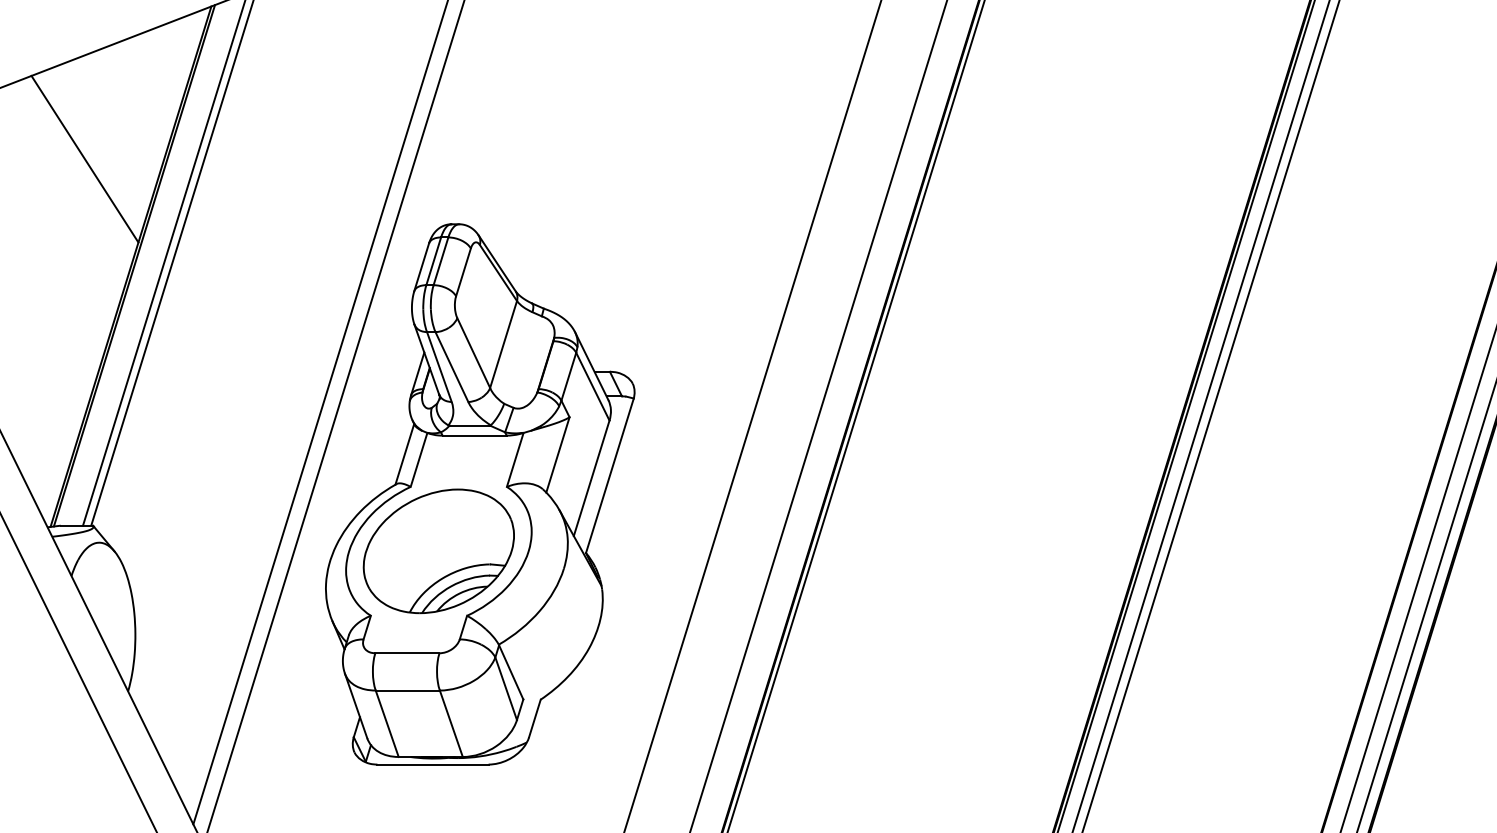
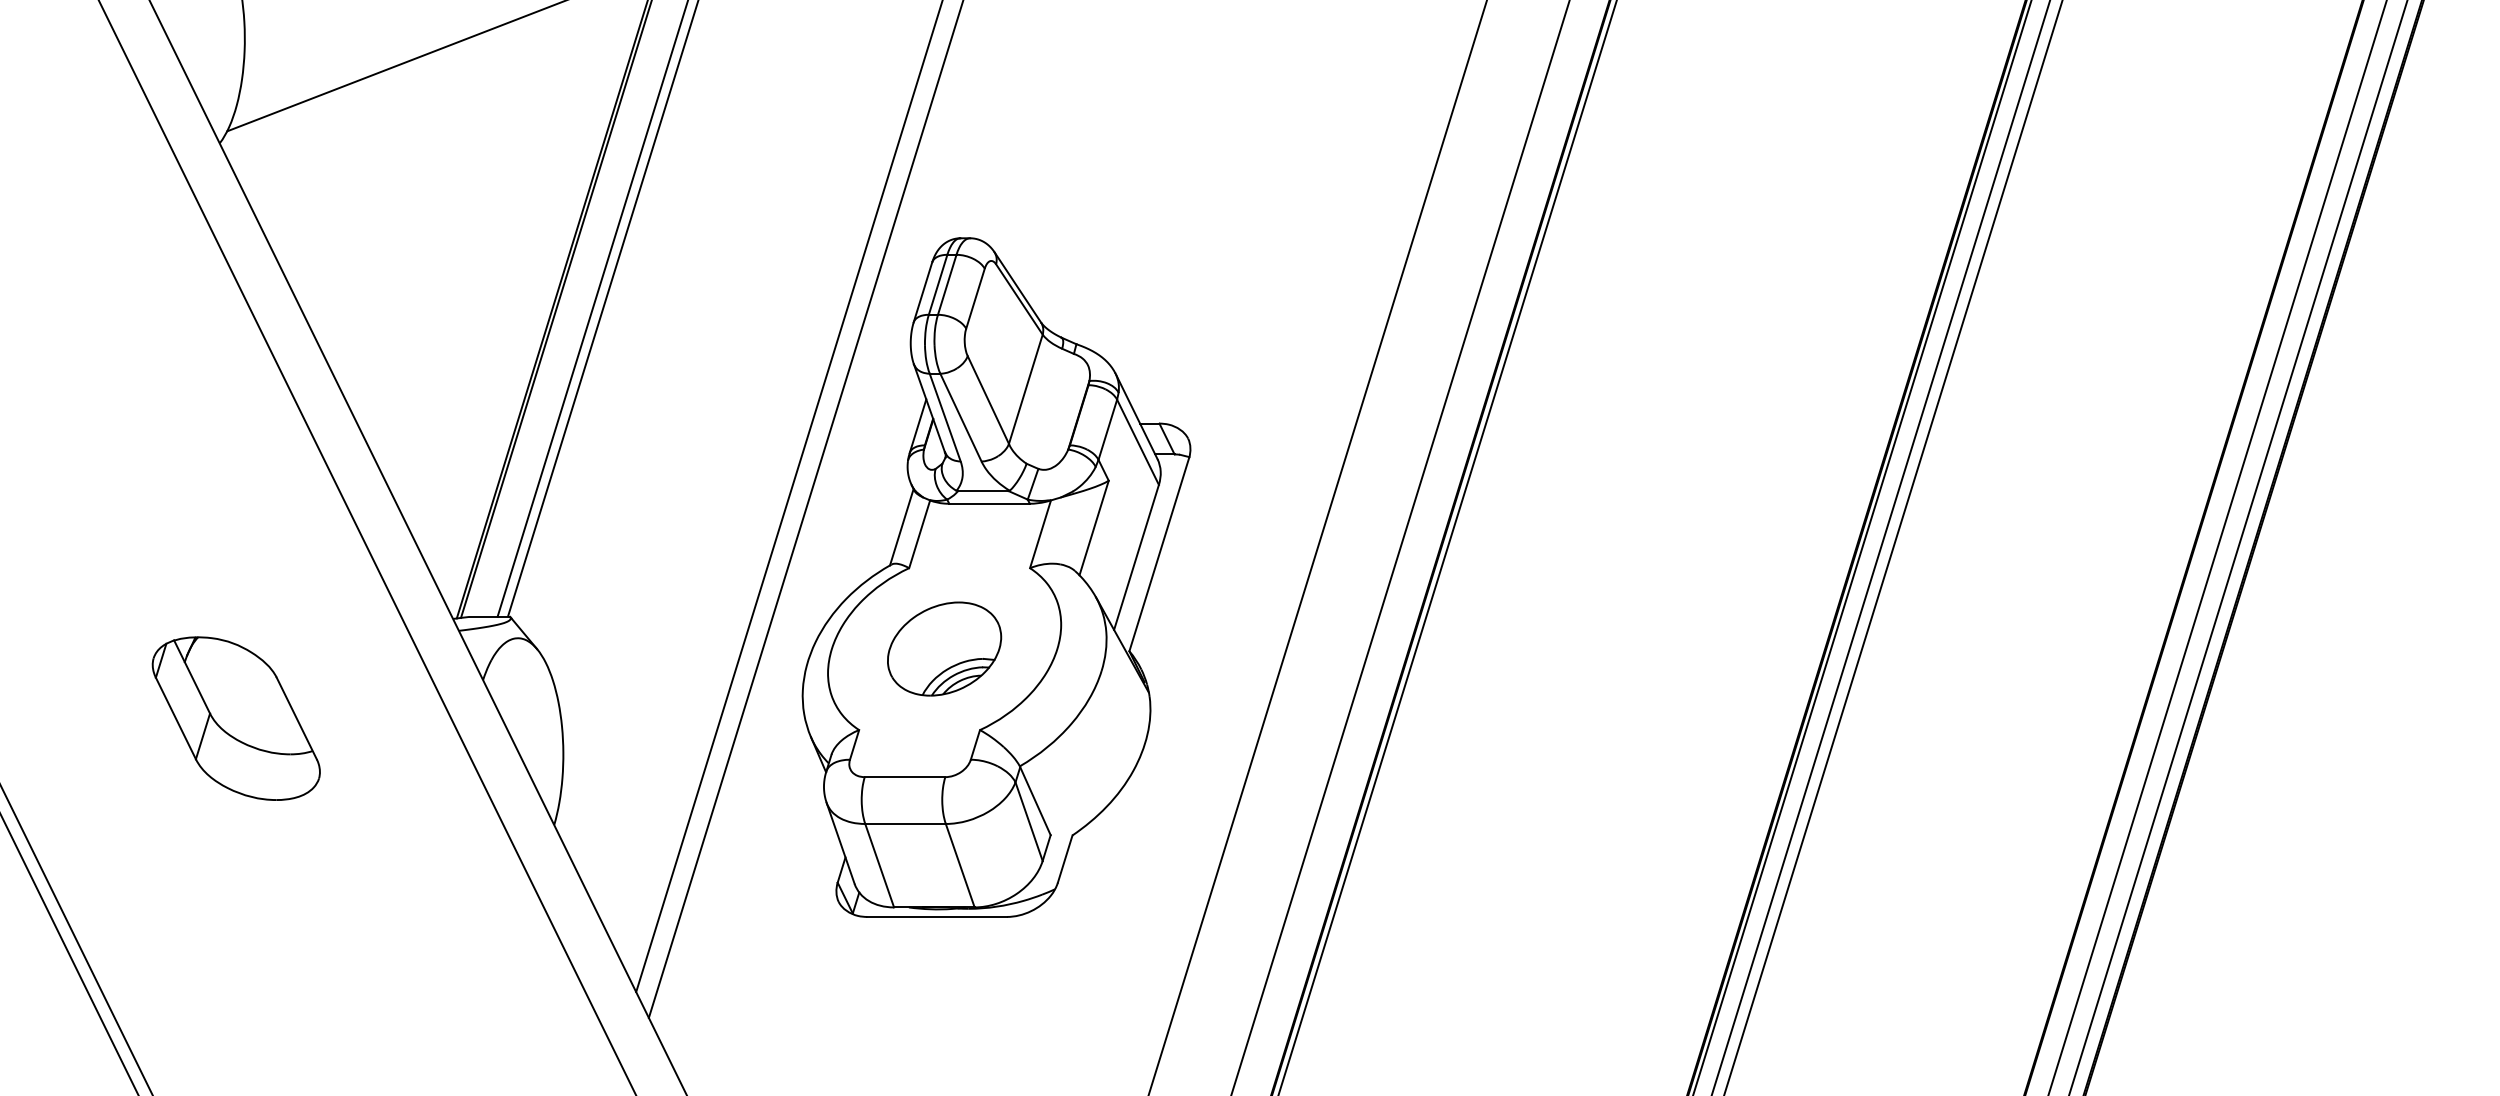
line: (84, 159) -> (499, 156), removed
part: (438, 550) -> (944, 648), size x0.6

